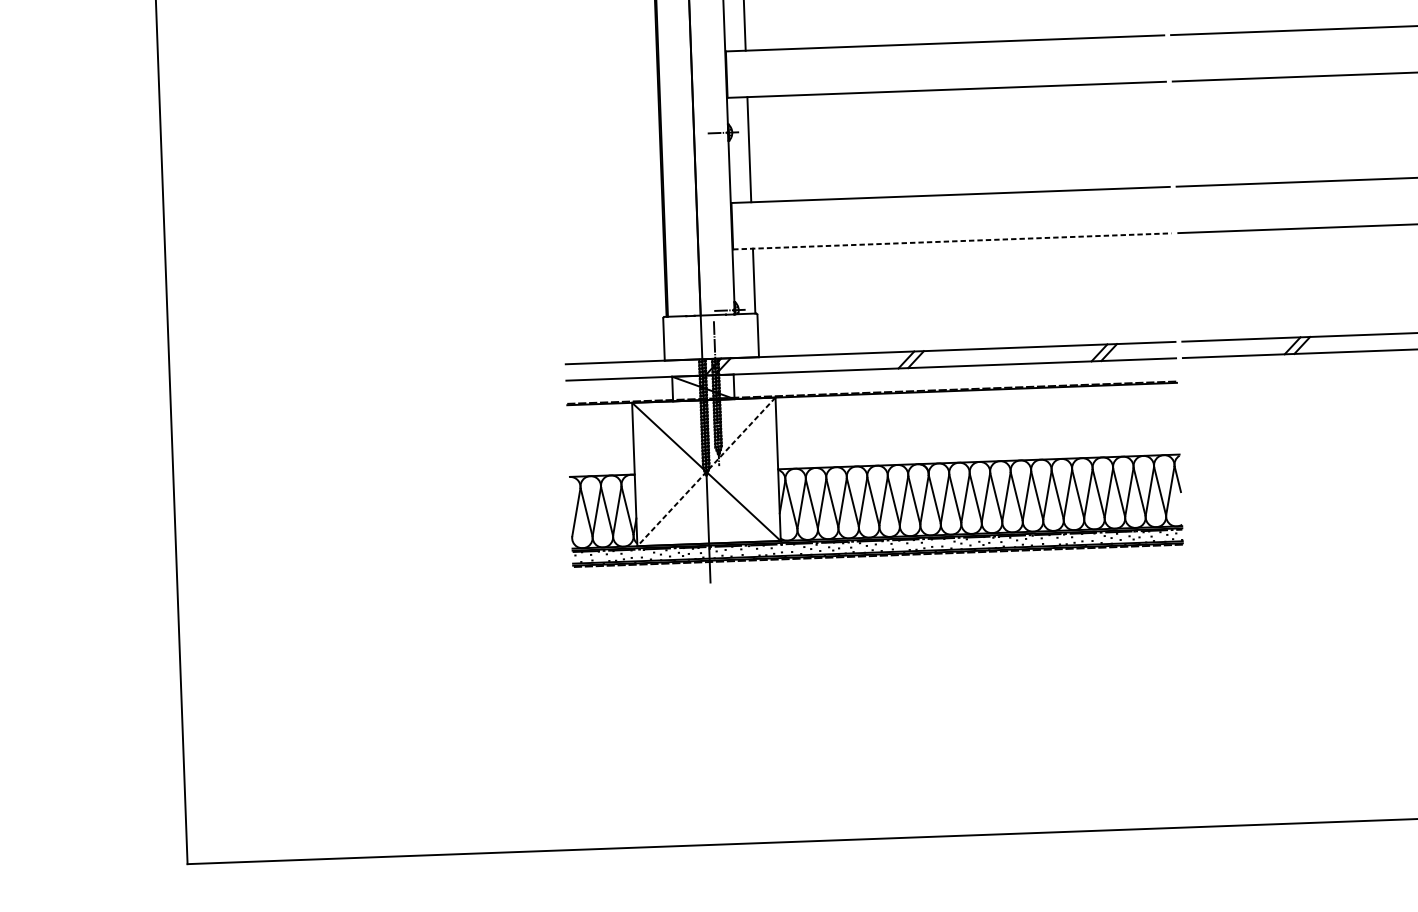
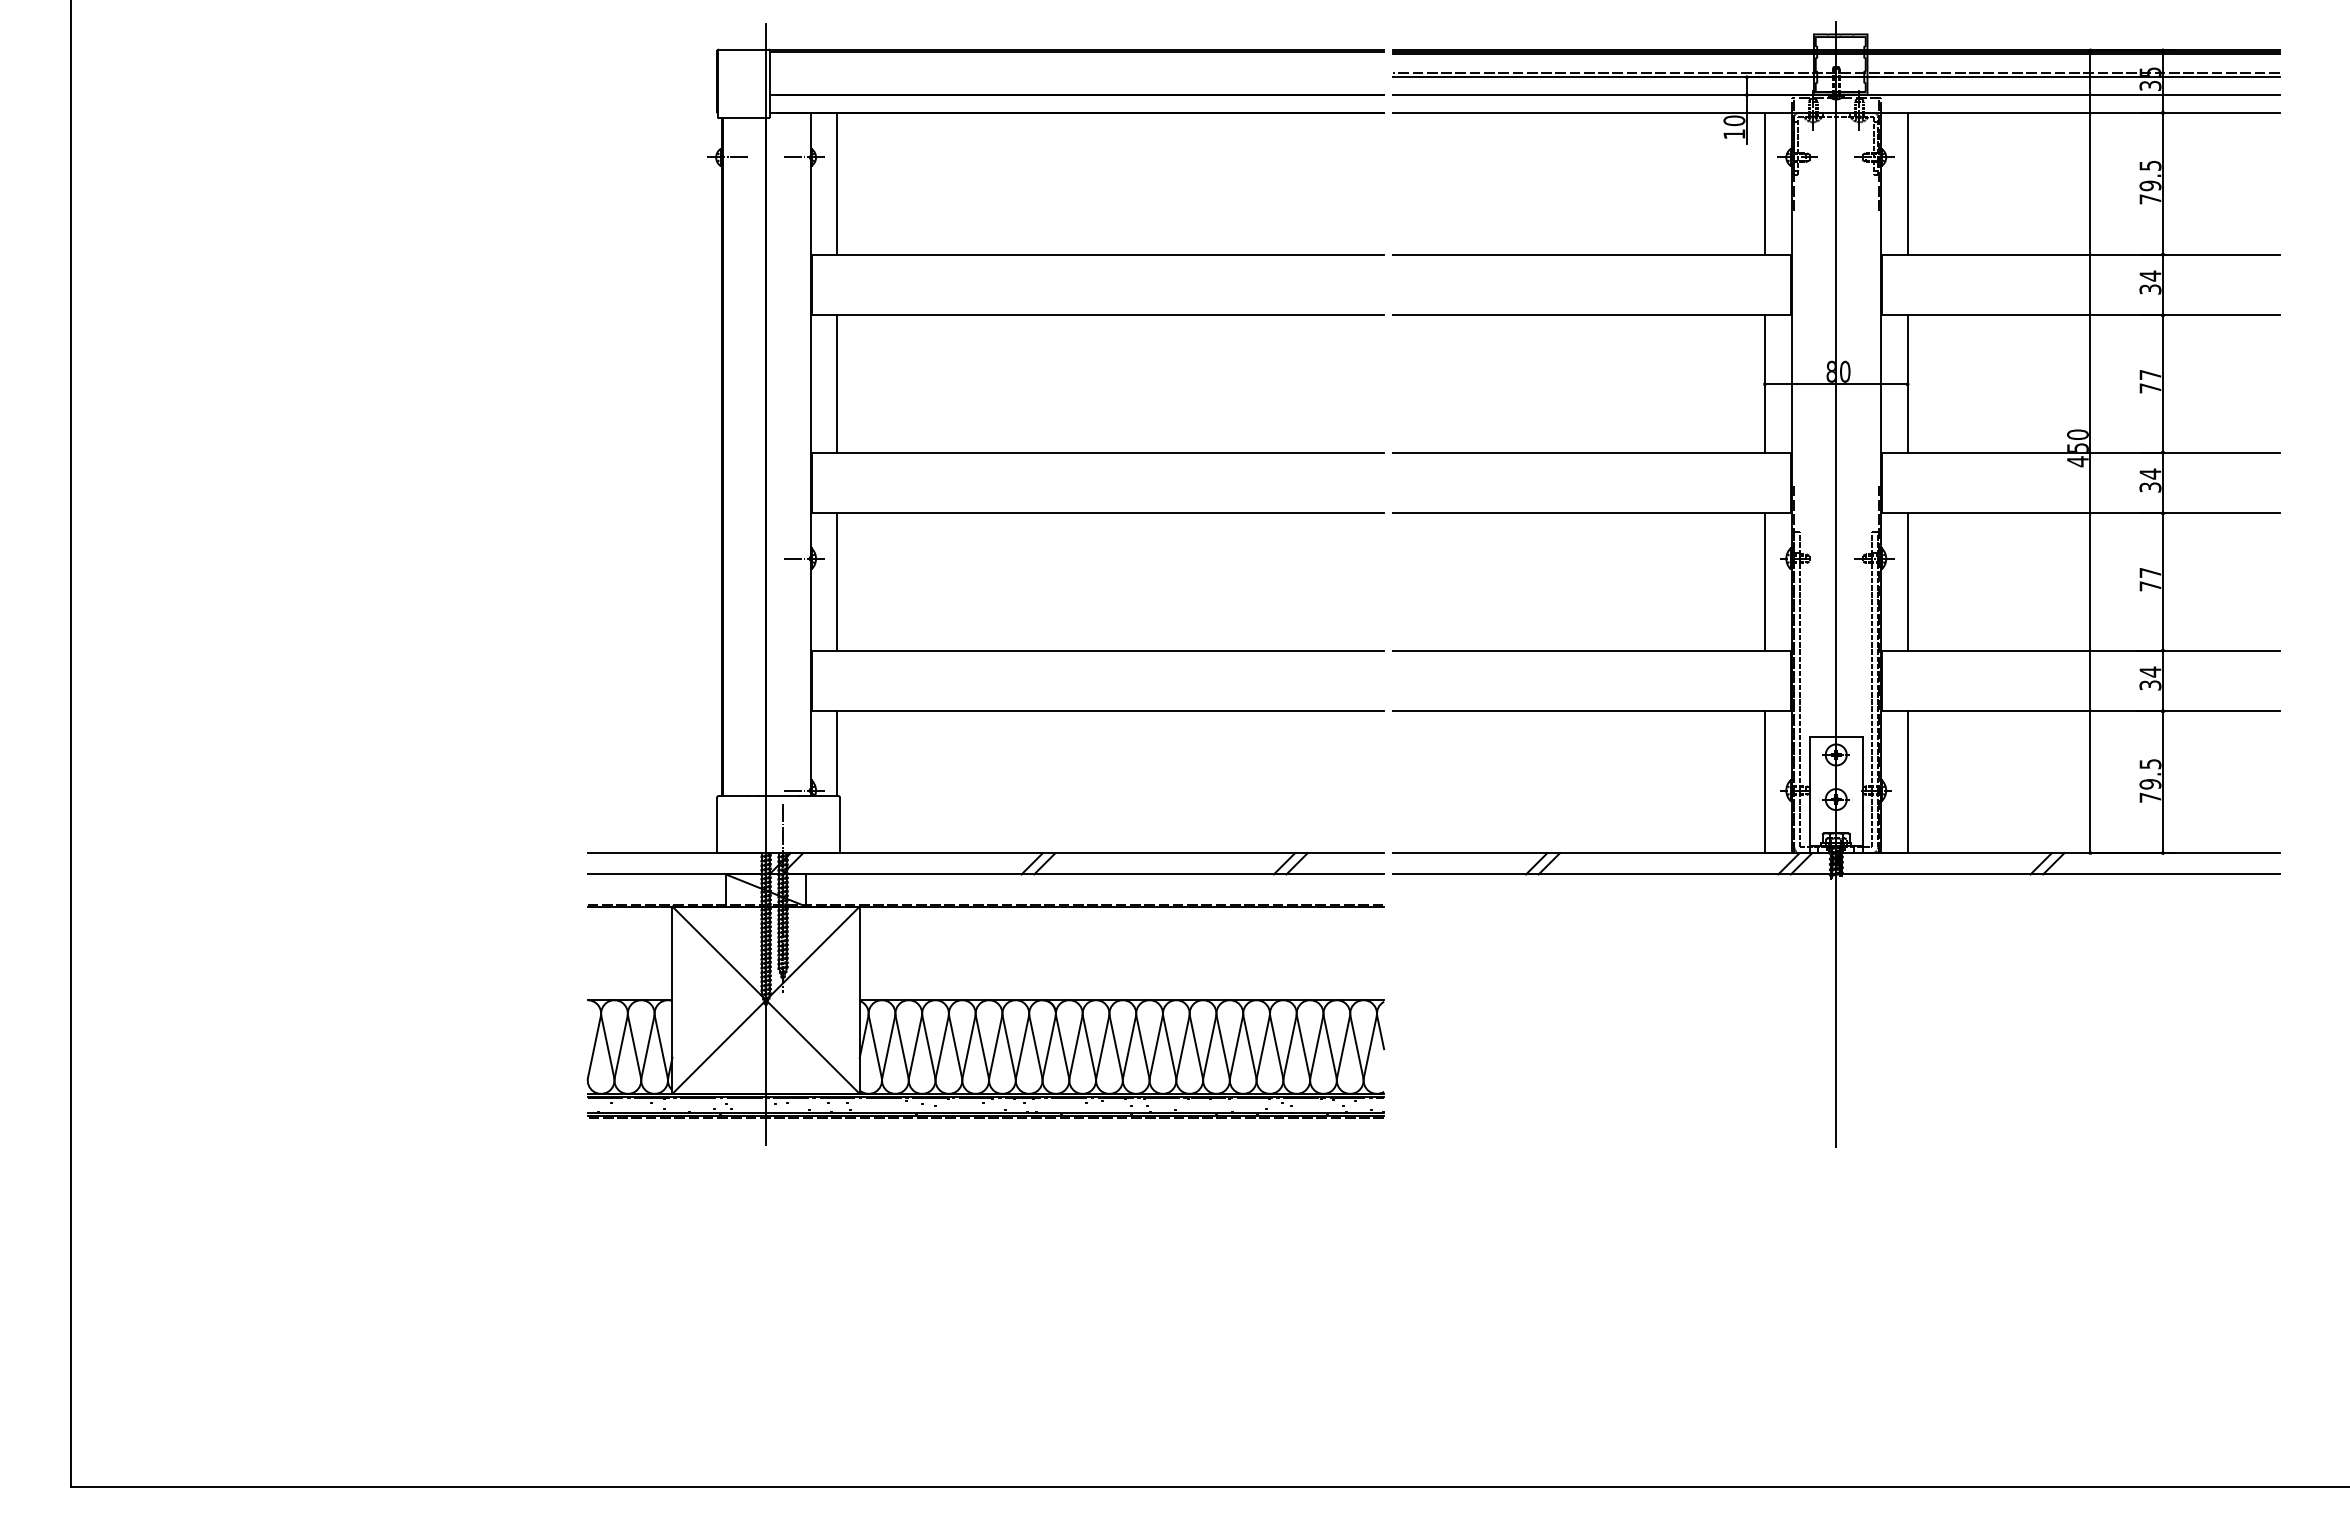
line: (952, 241) -> (1098, 711), dashed -> solid
line: (706, 472) -> (765, 1000), dashed -> solid

